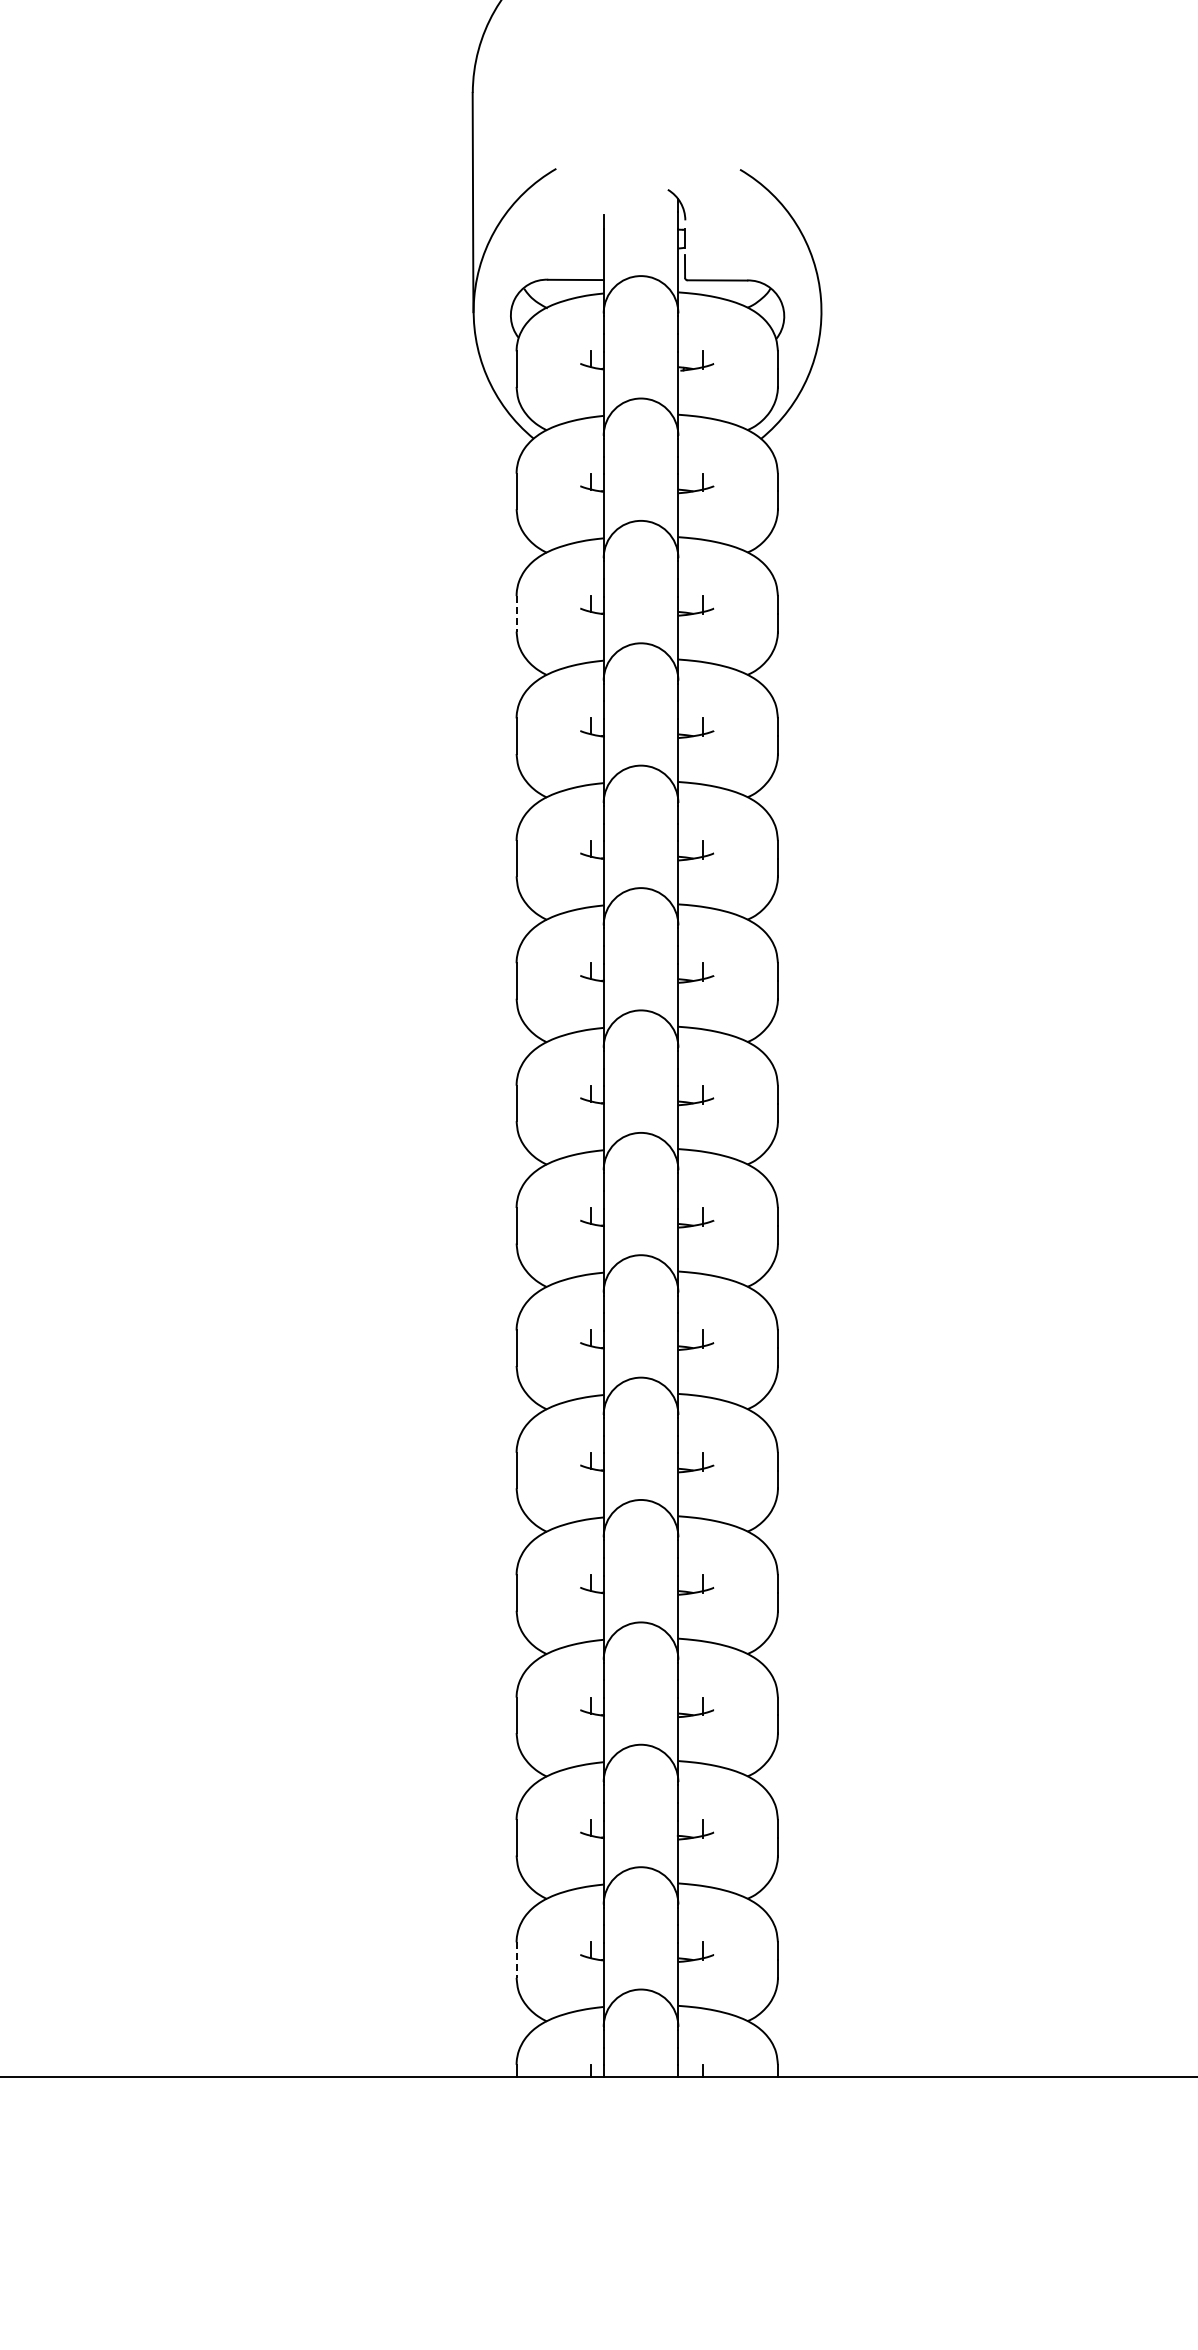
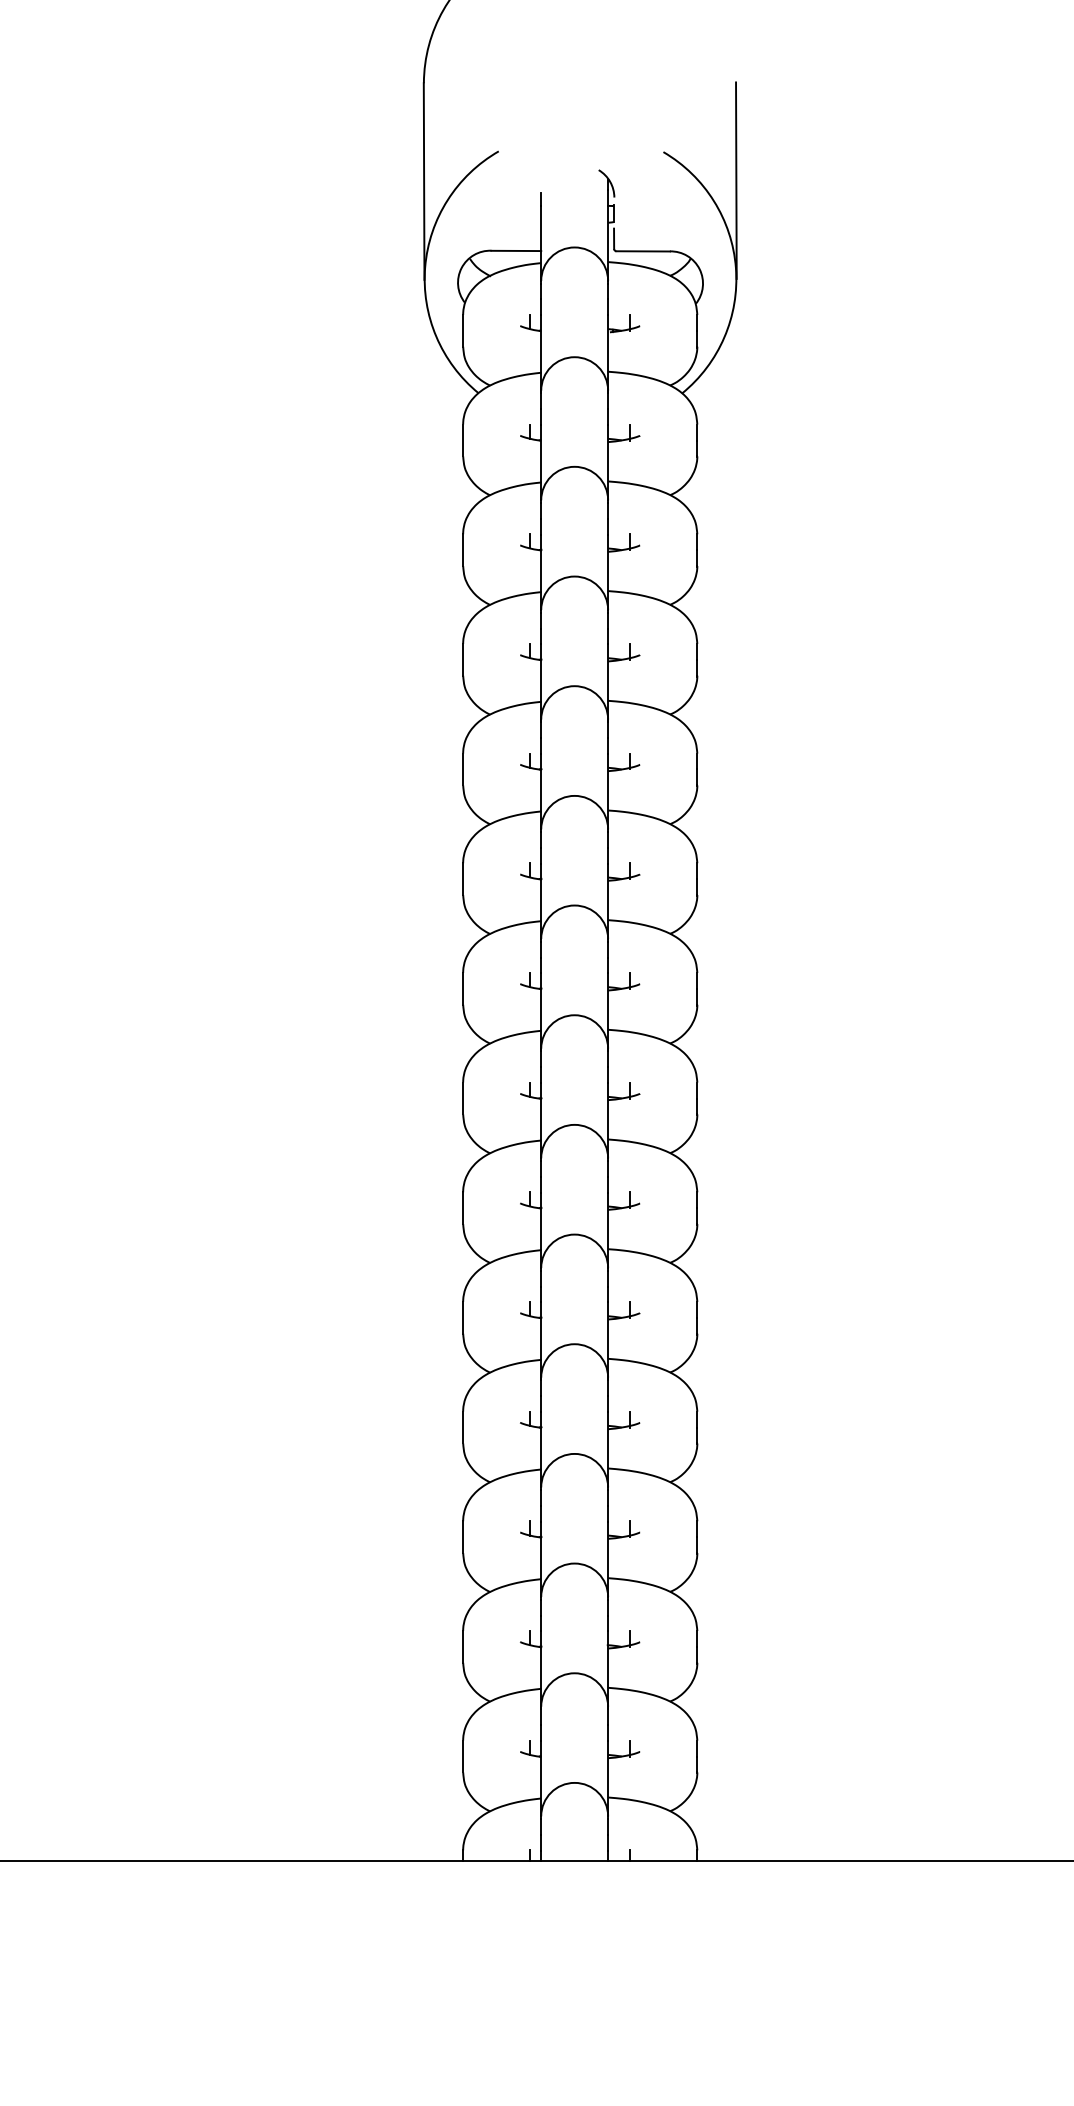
line: (821, 201) -> (736, 180), added
line: (516, 613) -> (463, 549), dashed -> solid
line: (516, 1960) -> (463, 1756), dashed -> solid

